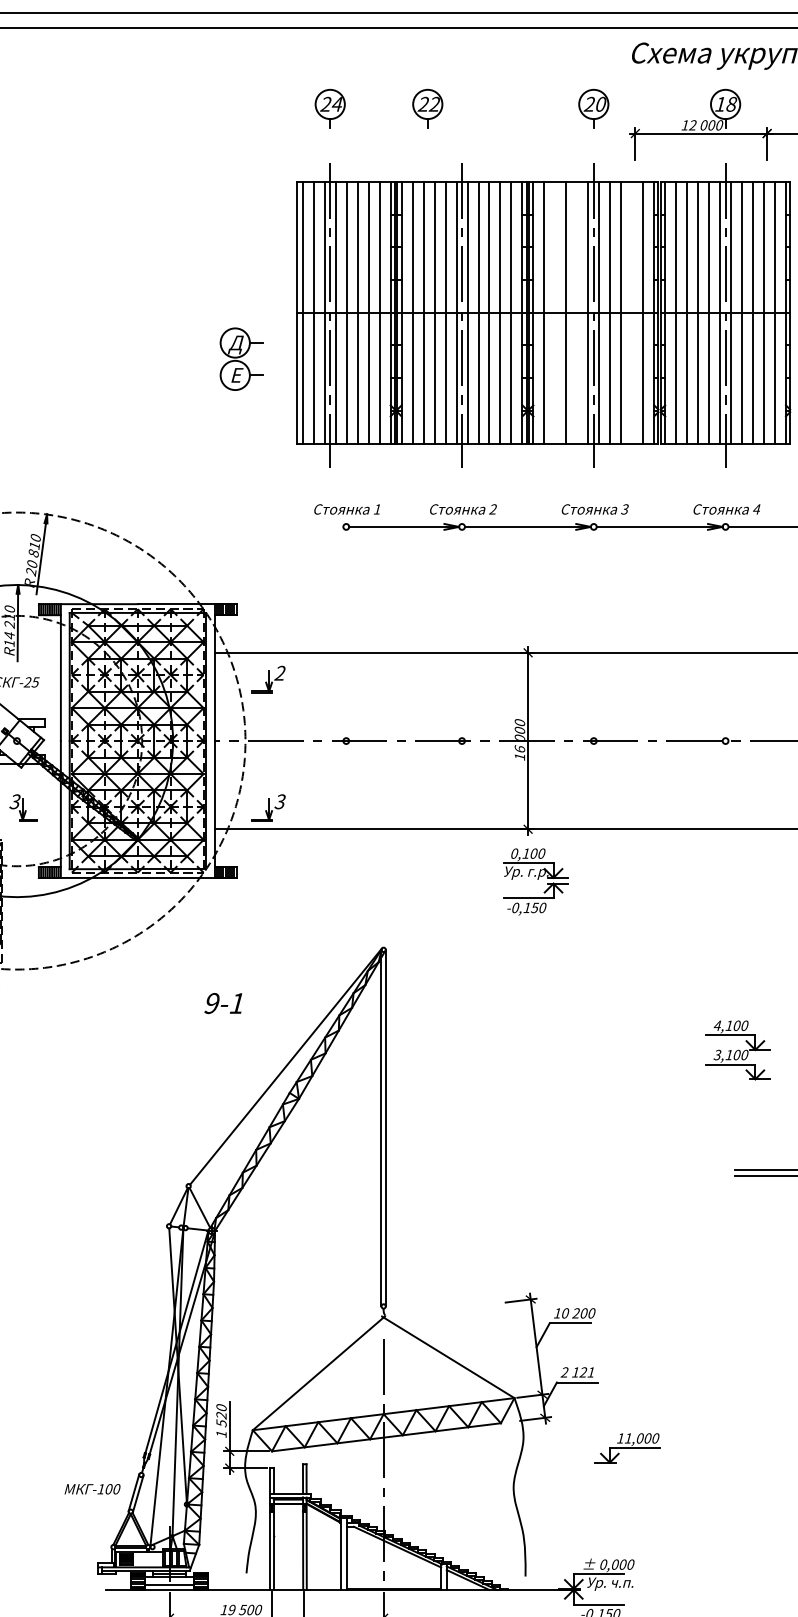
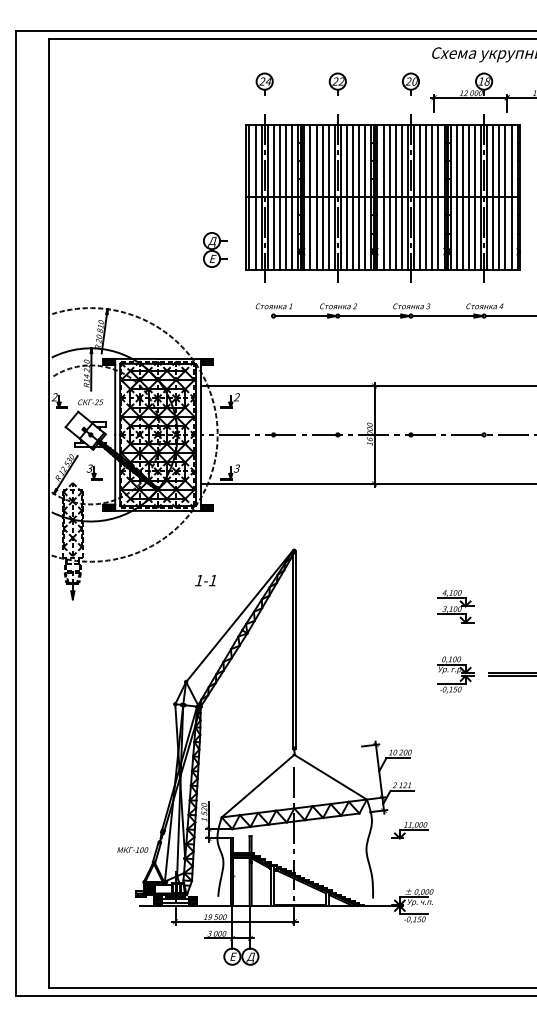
part: (427, 107) -> (337, 83), moved
line: (555, 311) -> (389, 196), added
line: (576, 311) -> (401, 196), added
line: (632, 311) -> (432, 196), added
part: (241, 358) -> (215, 249), moved
part: (535, 880) -> (455, 674), moved
text: (212, 1003) -> (199, 580), 9-1 -> 1-1
part: (737, 1050) -> (455, 606), moved
part: (627, 1448) -> (409, 830), moved

